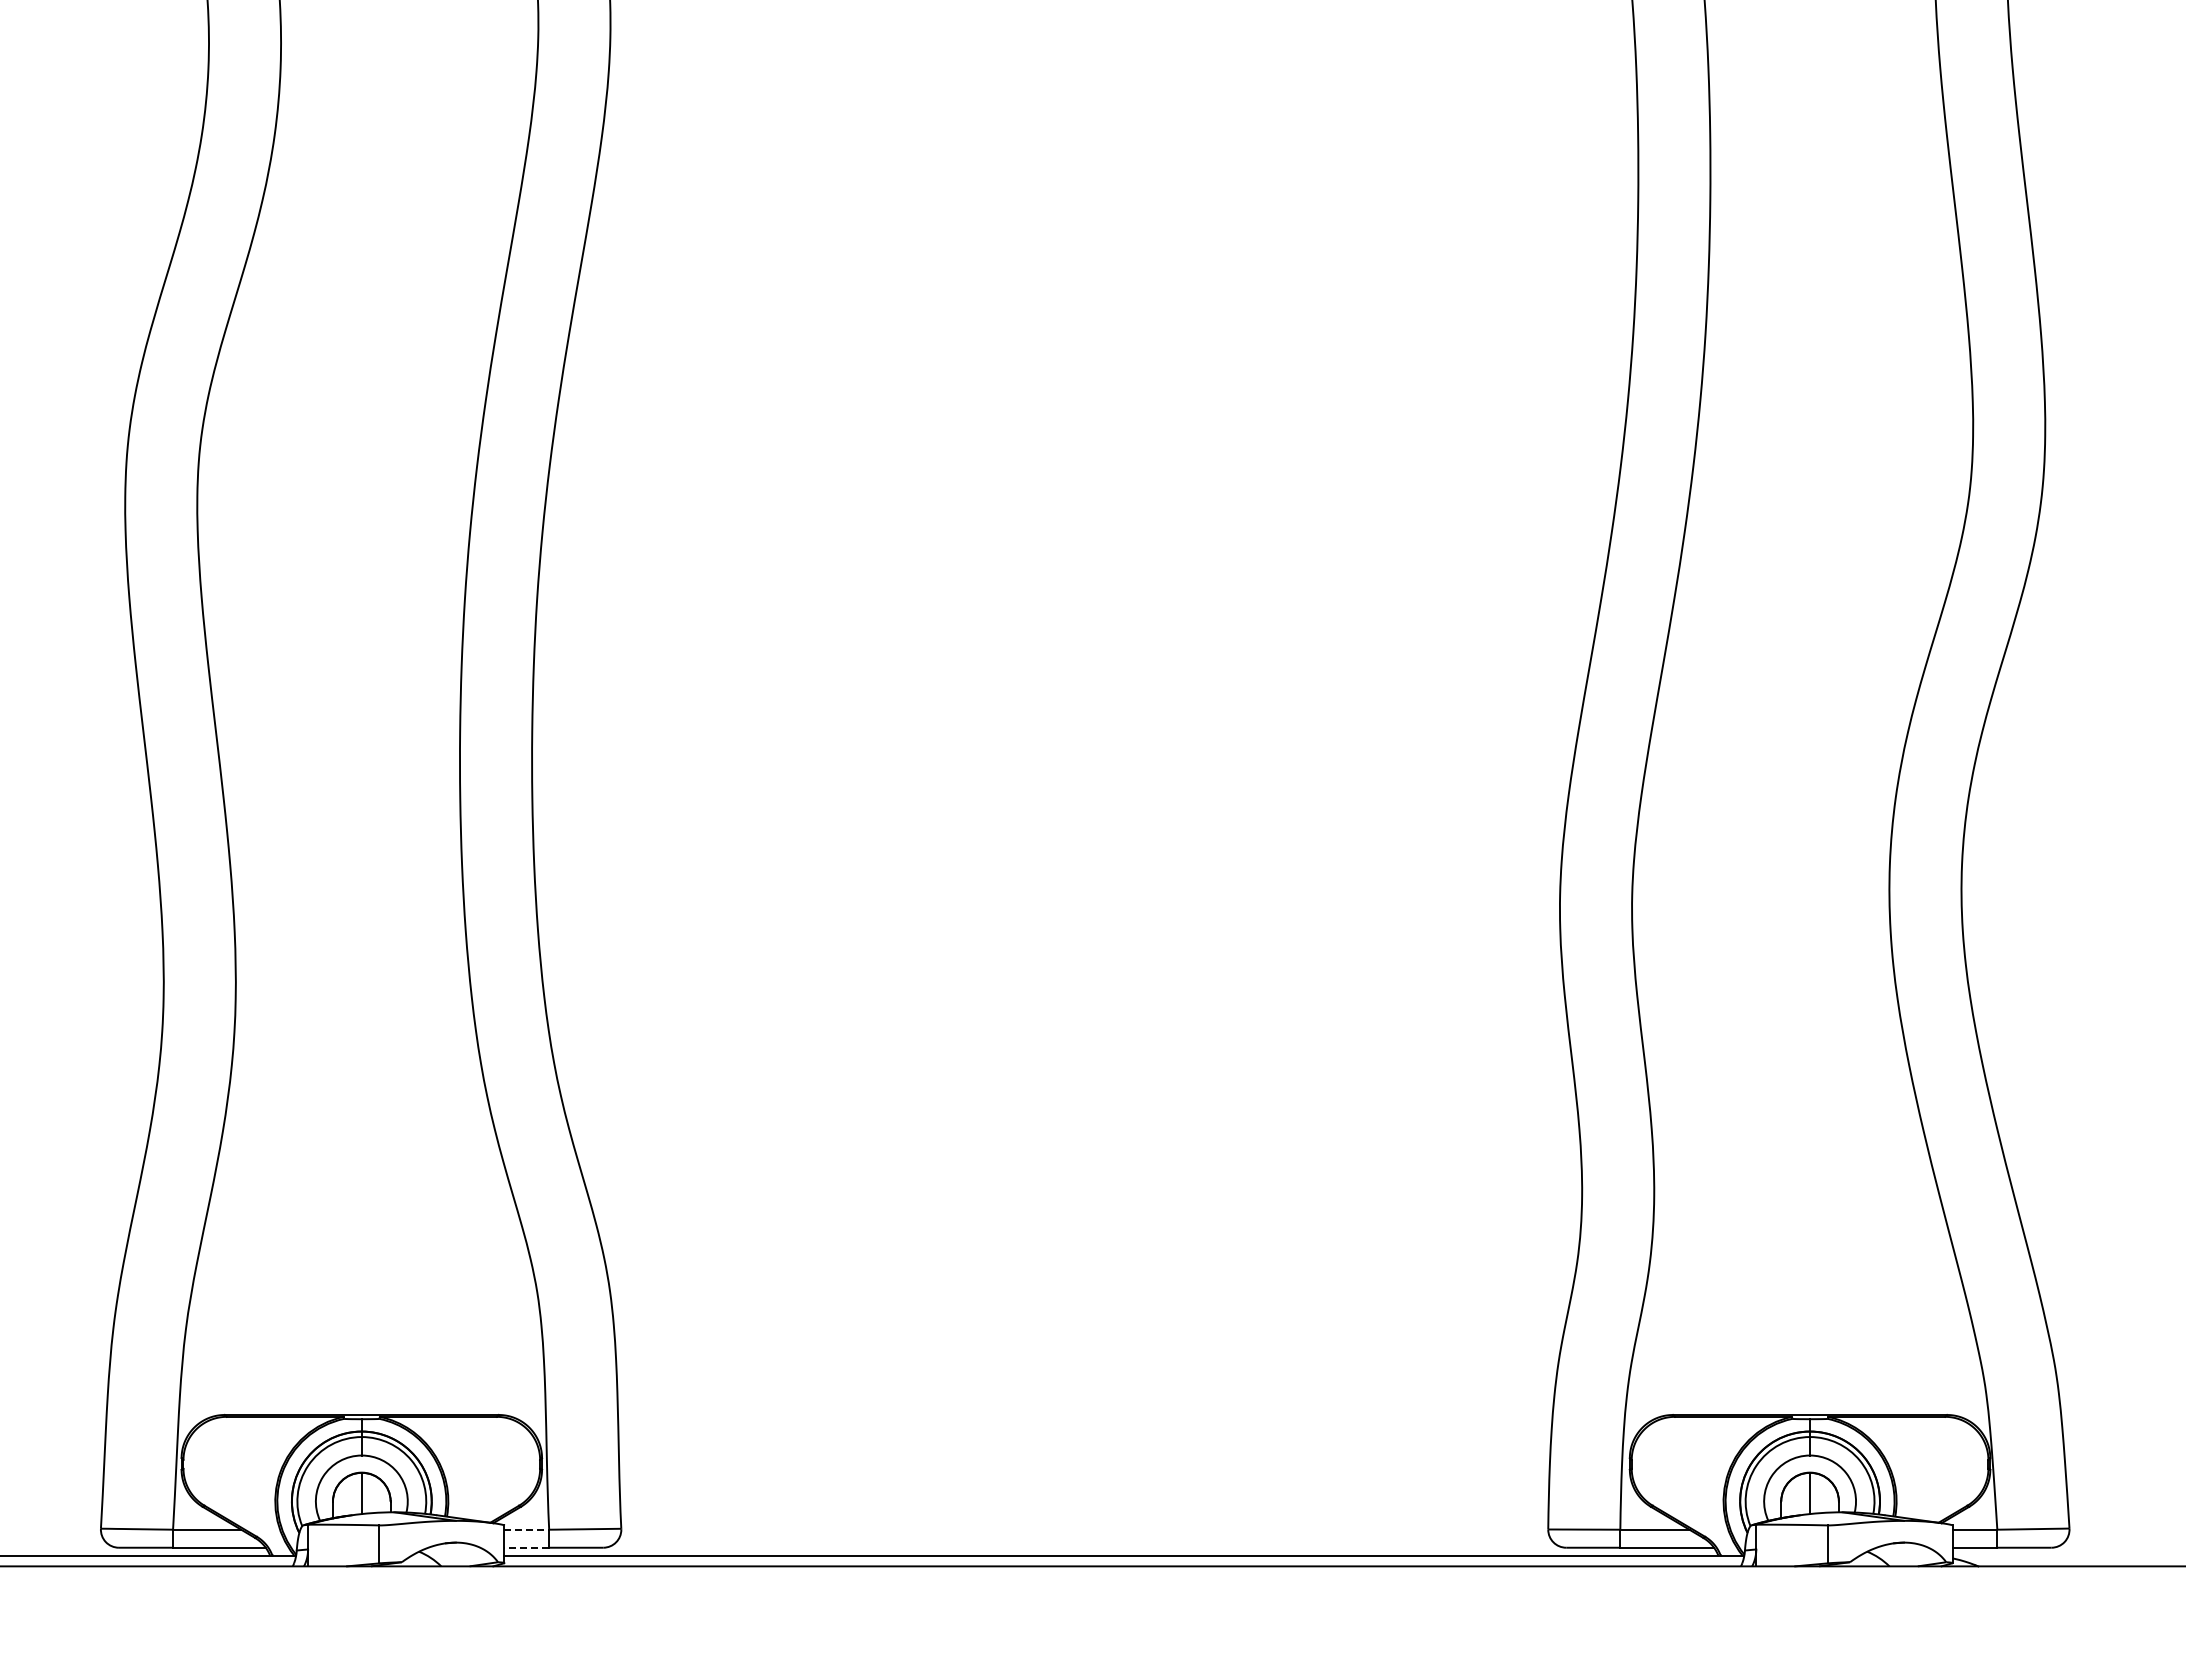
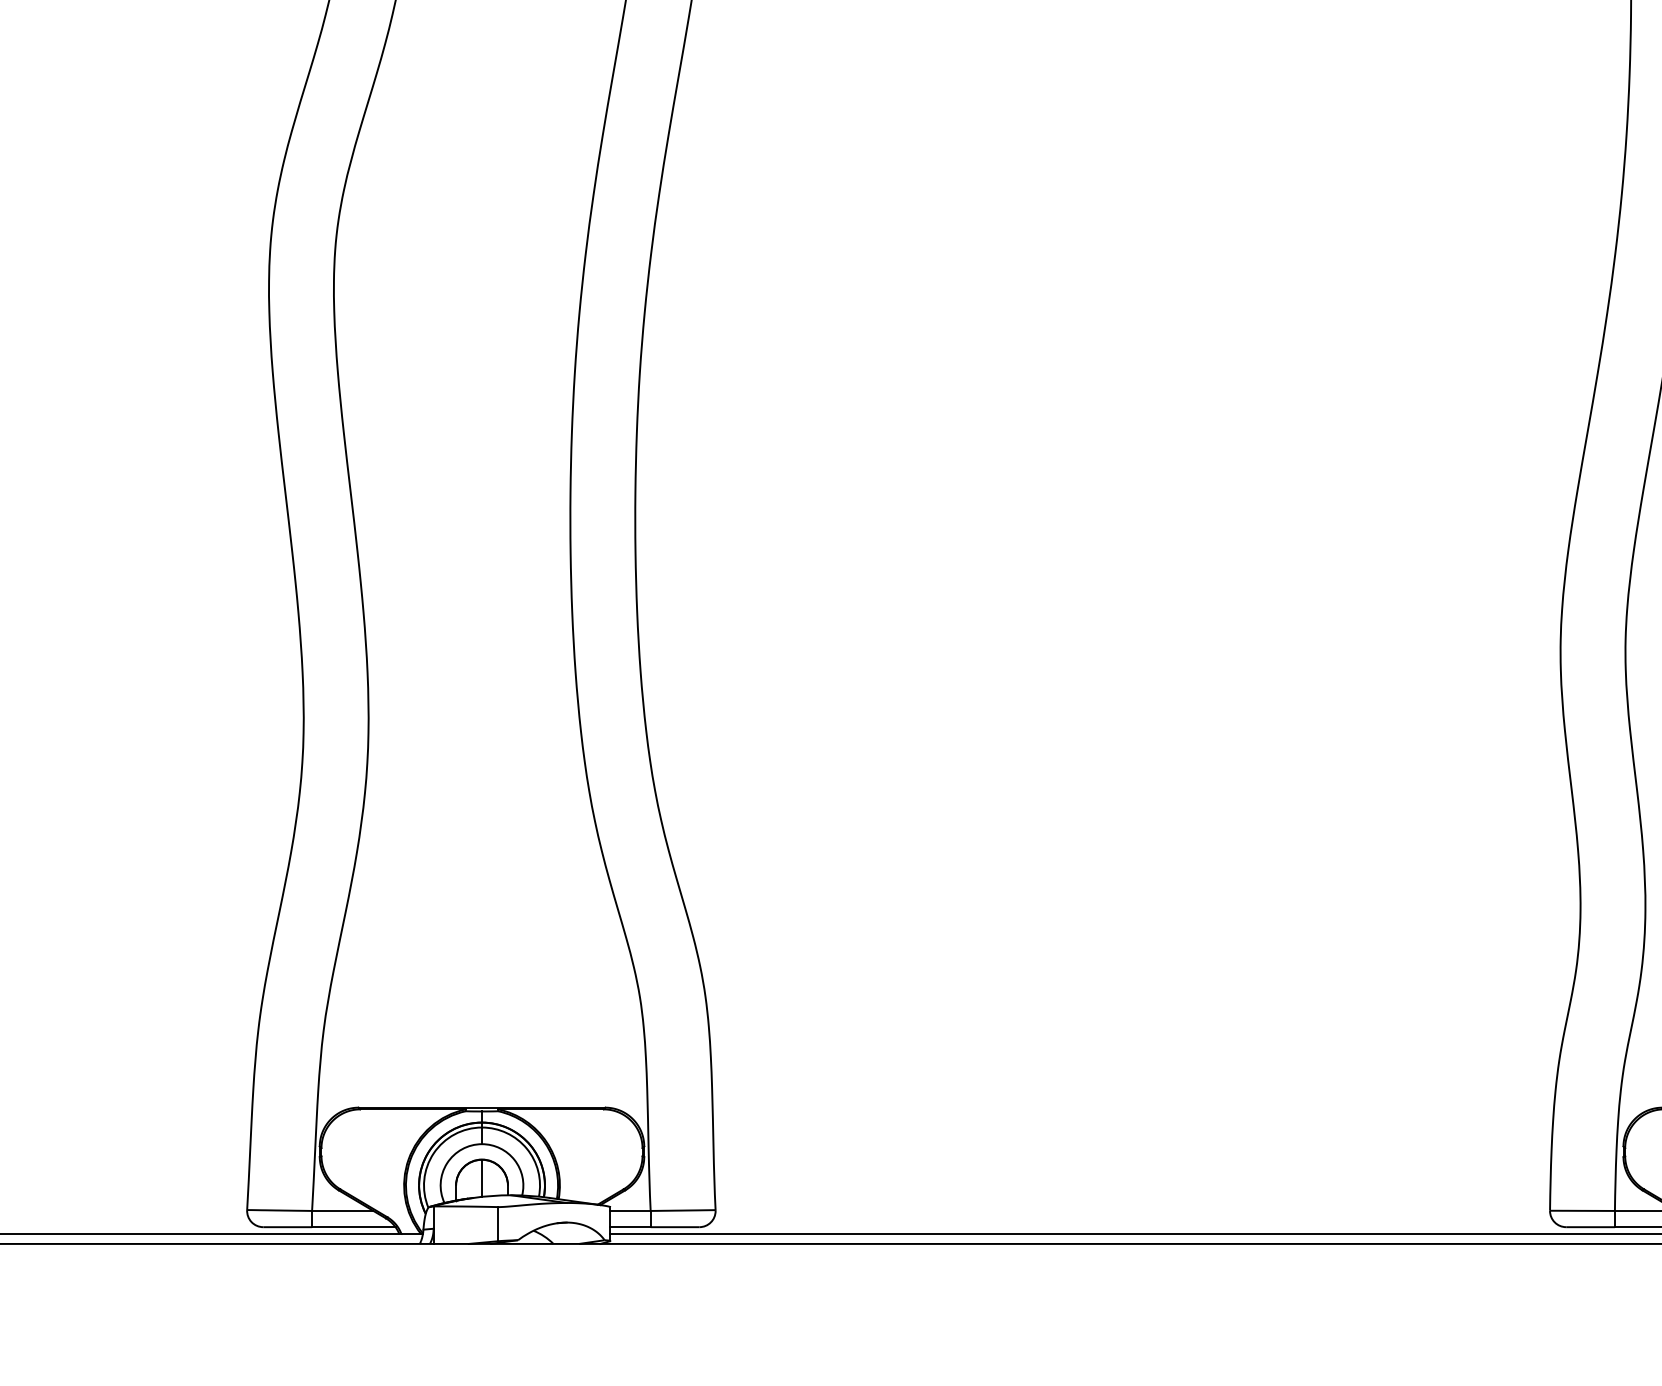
line: (527, 1529) -> (631, 1210), dashed -> solid
line: (526, 1547) -> (630, 1226), dashed -> solid

